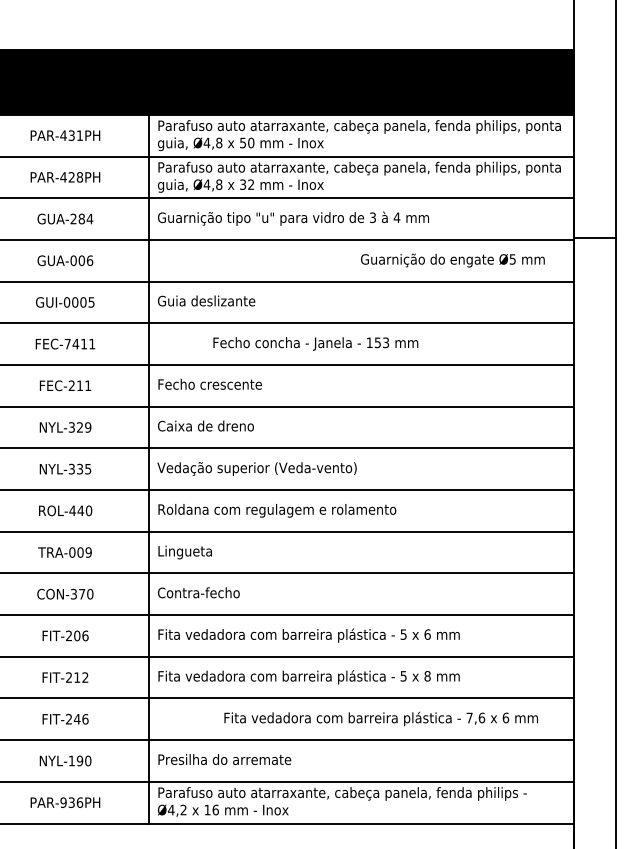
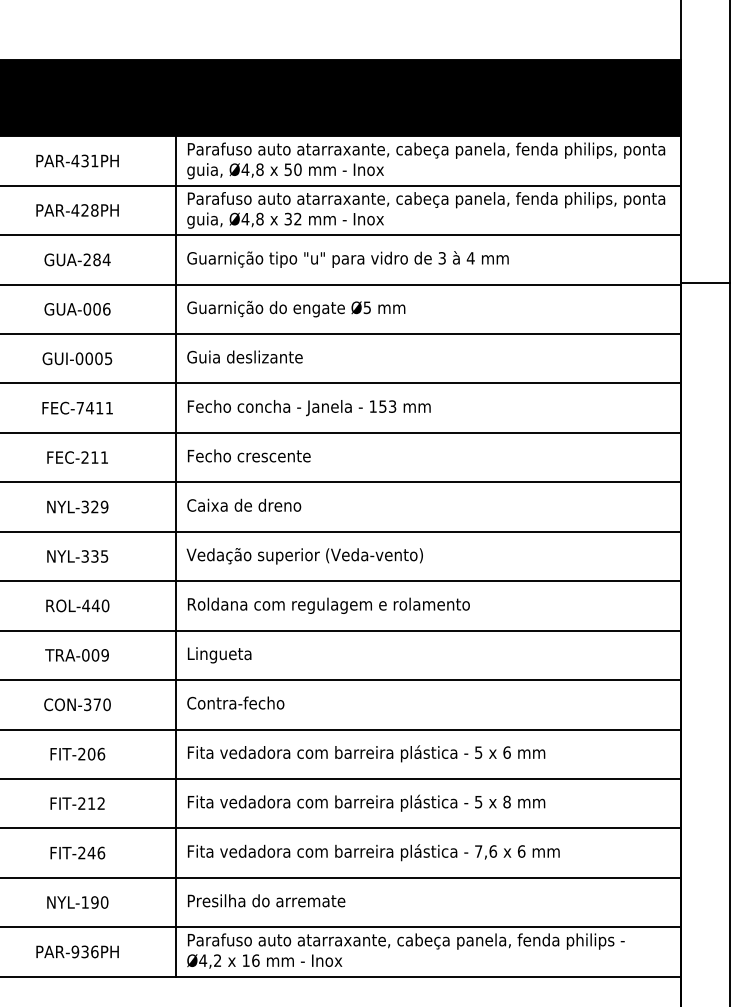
text: (452, 260) -> (295, 309), moved
text: (315, 343) -> (308, 407), moved
text: (380, 718) -> (372, 852), moved

